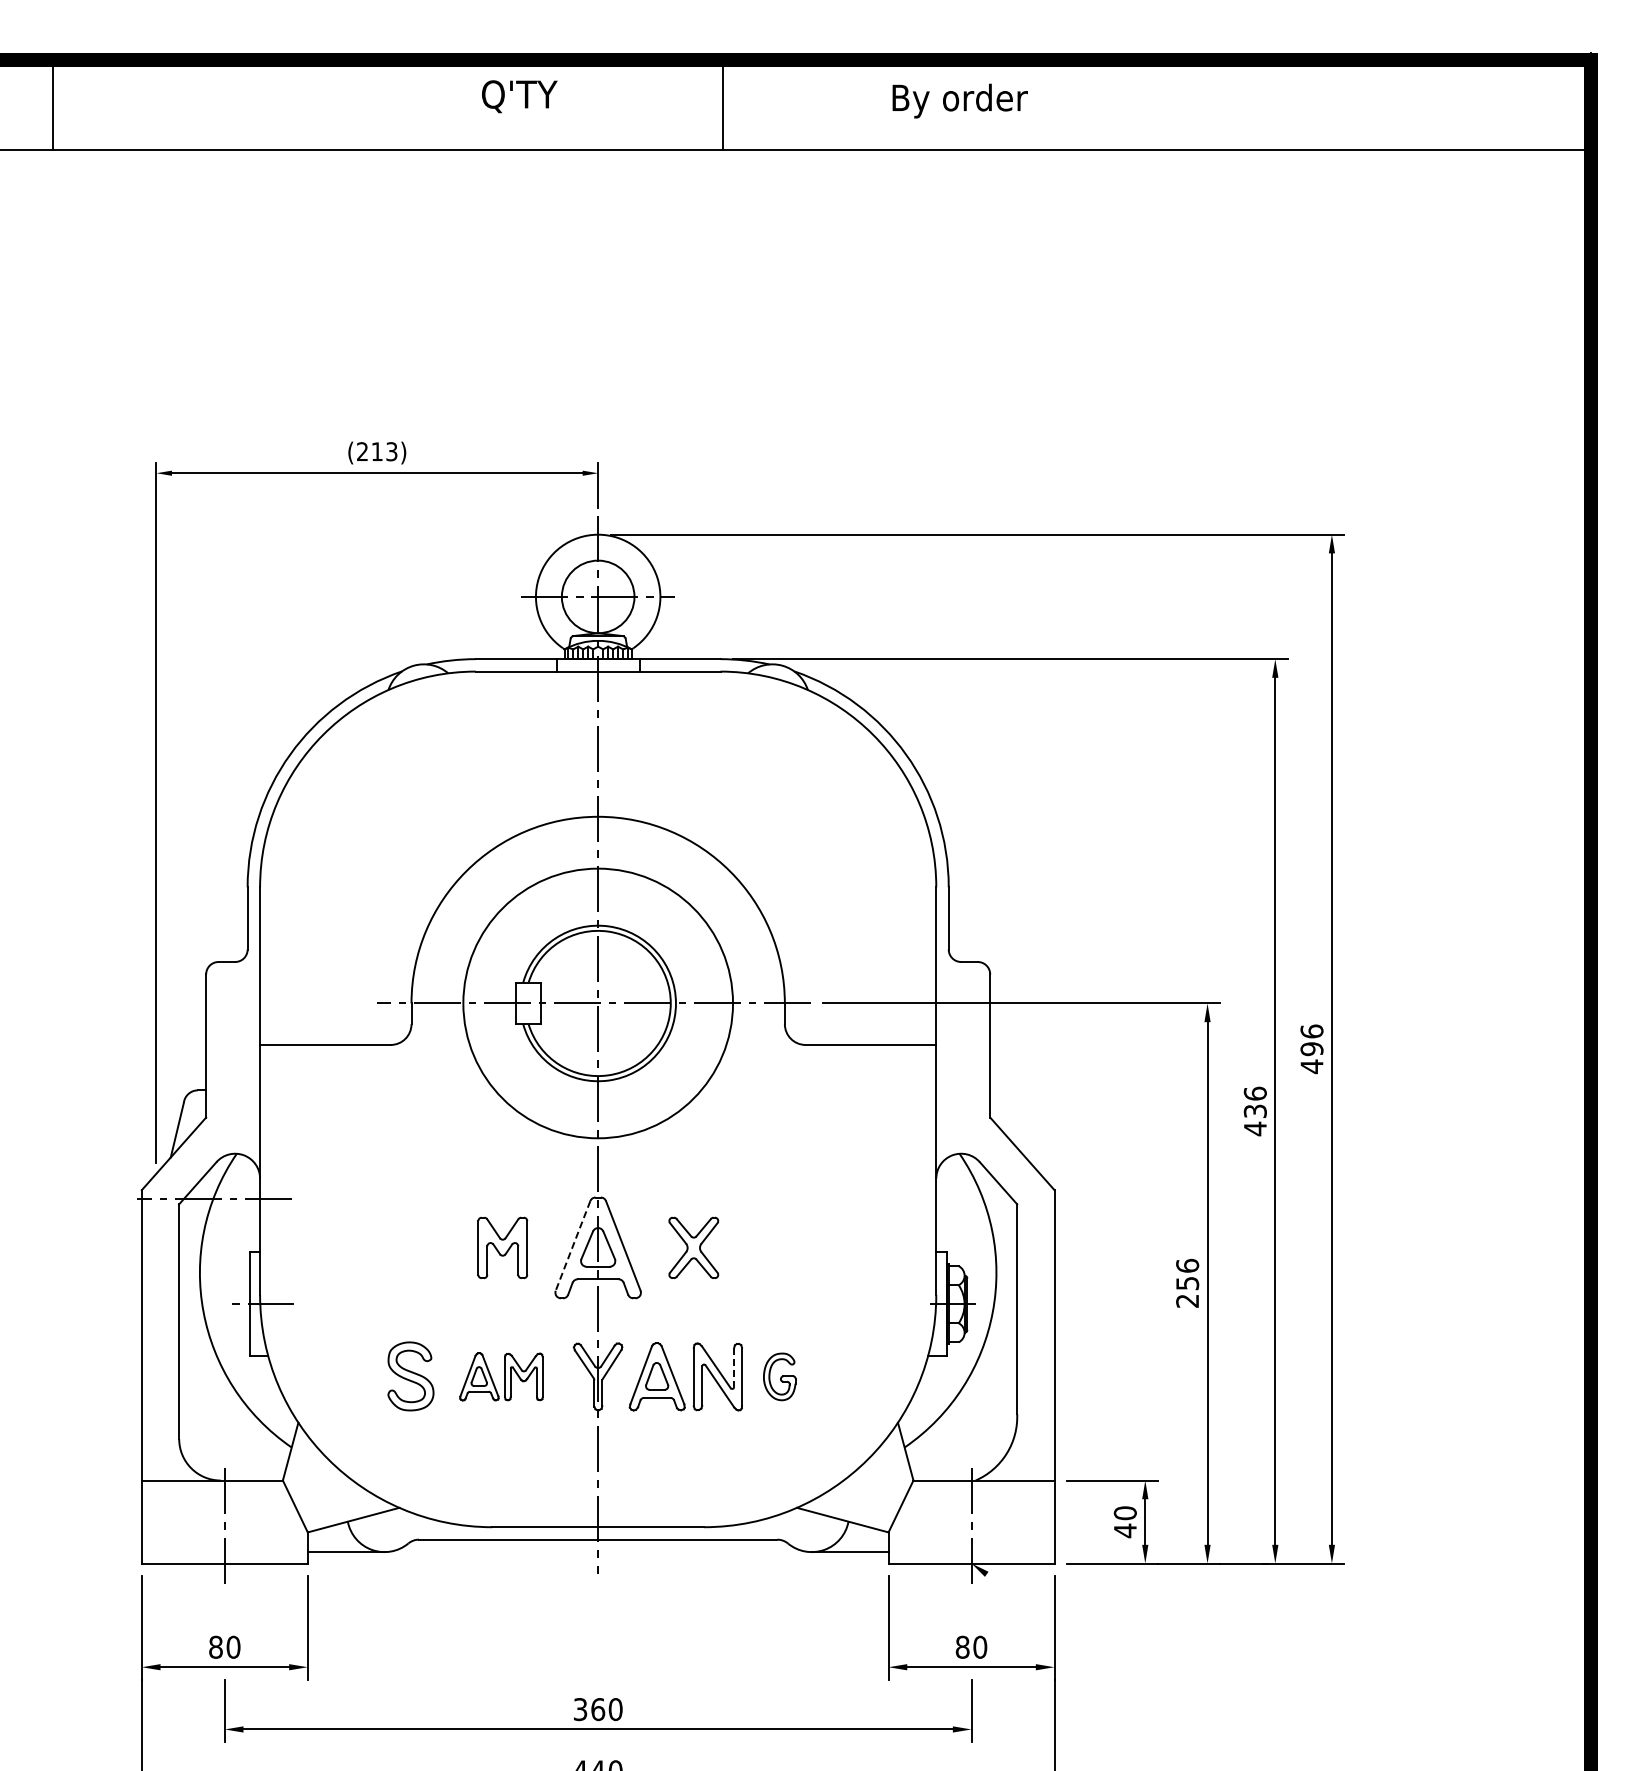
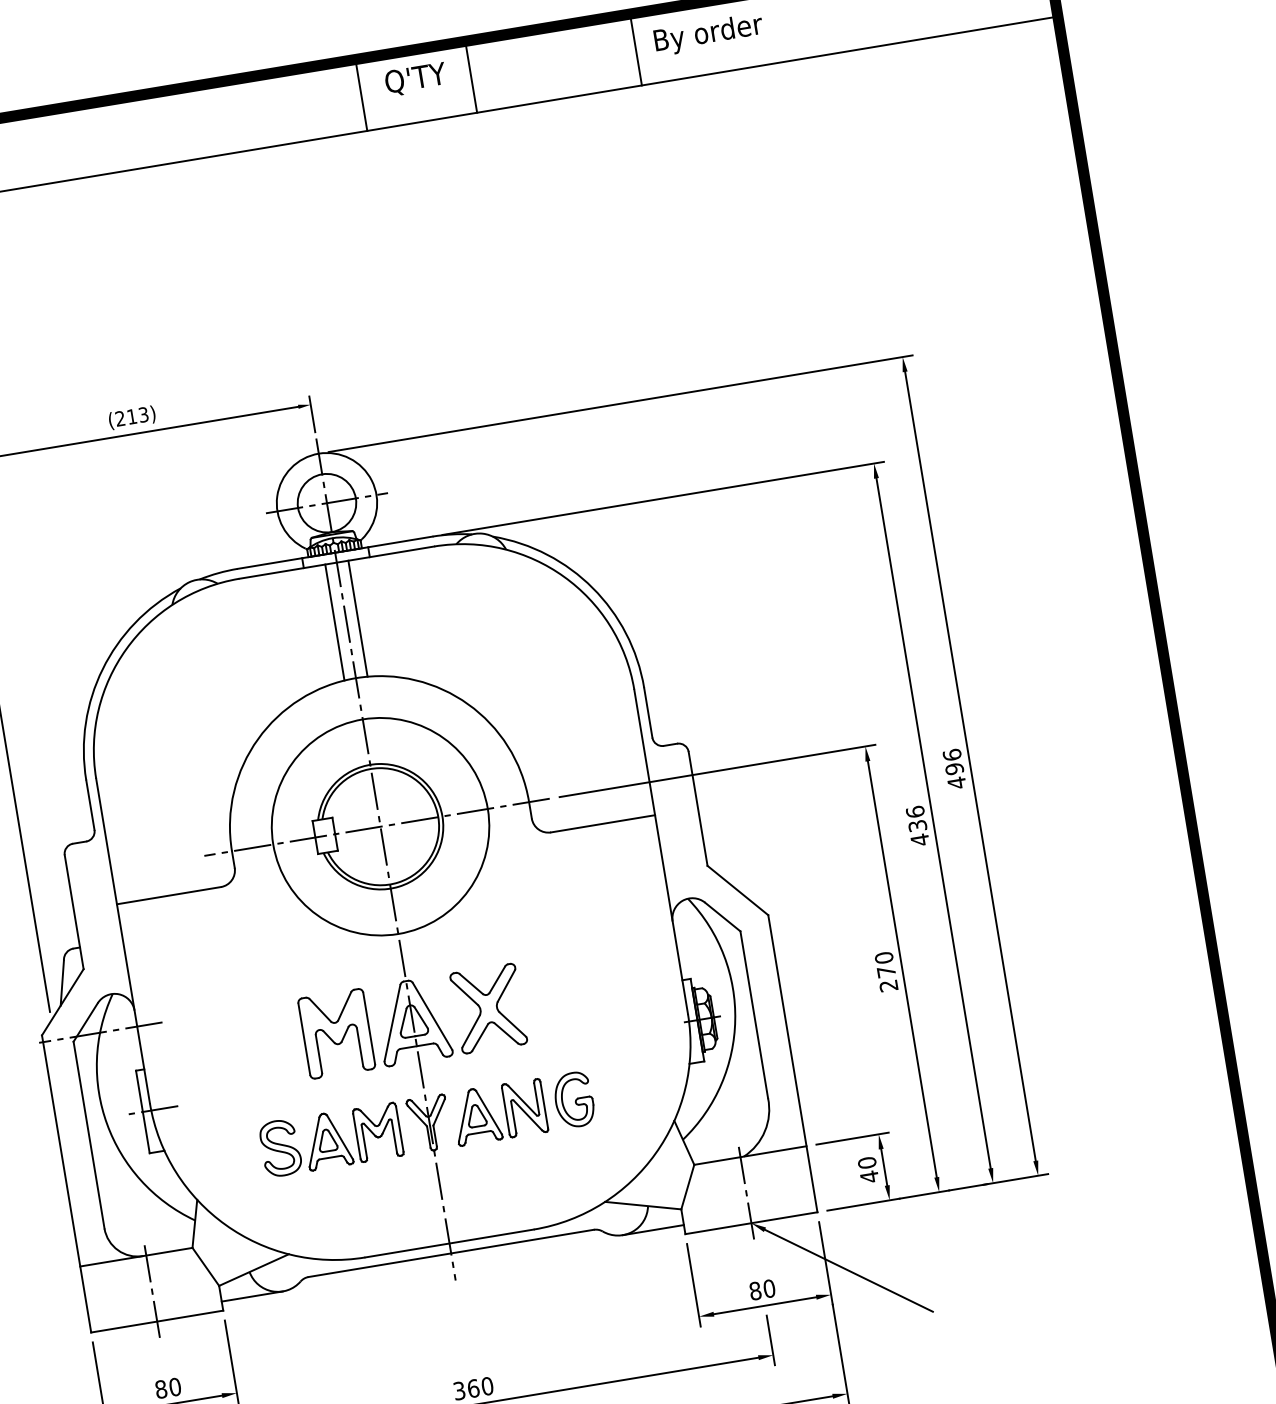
text: (519, 96) -> (415, 79), moved
text: (959, 100) -> (708, 34), moved
line: (860, 104) -> (470, 76), added
line: (1067, 104) -> (635, 49), added
line: (583, 744) -> (334, 622), added
line: (612, 744) -> (357, 618), added
line: (572, 1246) -> (392, 1023), dashed -> solid
part: (502, 1247) -> (336, 1033), size x1.67
part: (693, 1247) -> (488, 1008), size x1.67
text: (1187, 1274) -> (885, 964), 256 -> 270
line: (734, 1368) -> (537, 1099), dashed -> solid
part: (501, 1376) -> (352, 1136), size x1.43
part: (779, 1376) -> (573, 1099), size x1.43
line: (1080, 1641) -> (848, 1270), added

